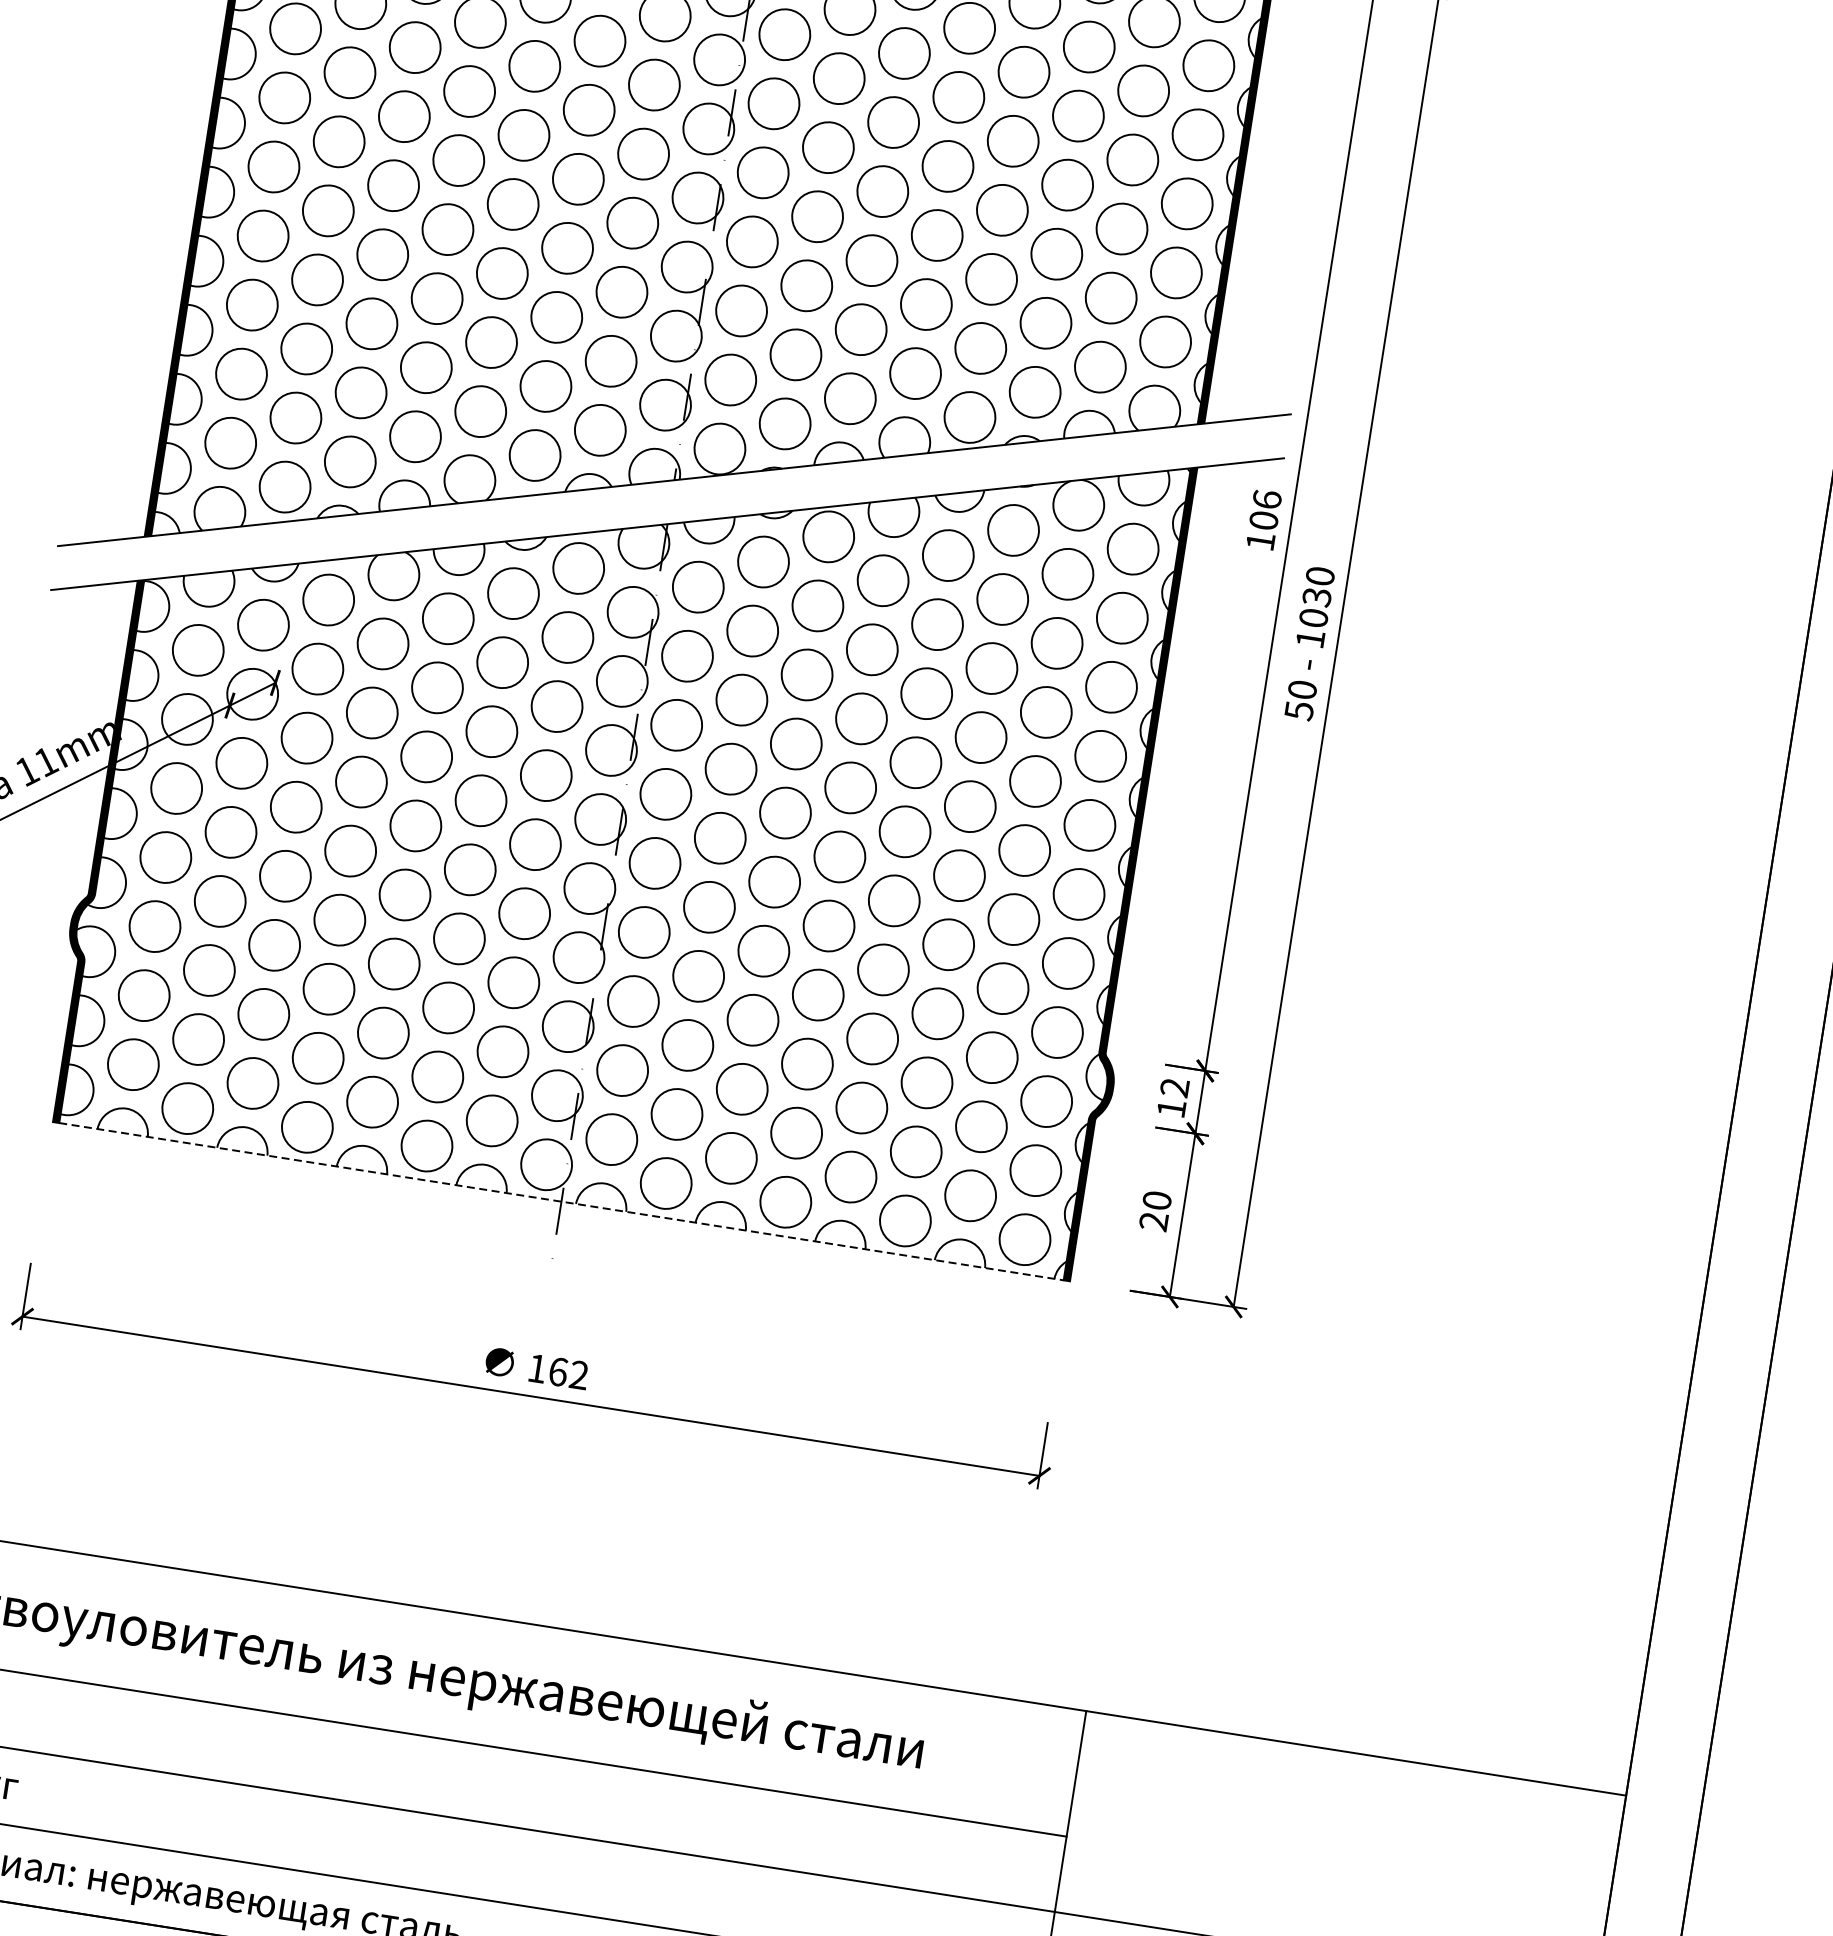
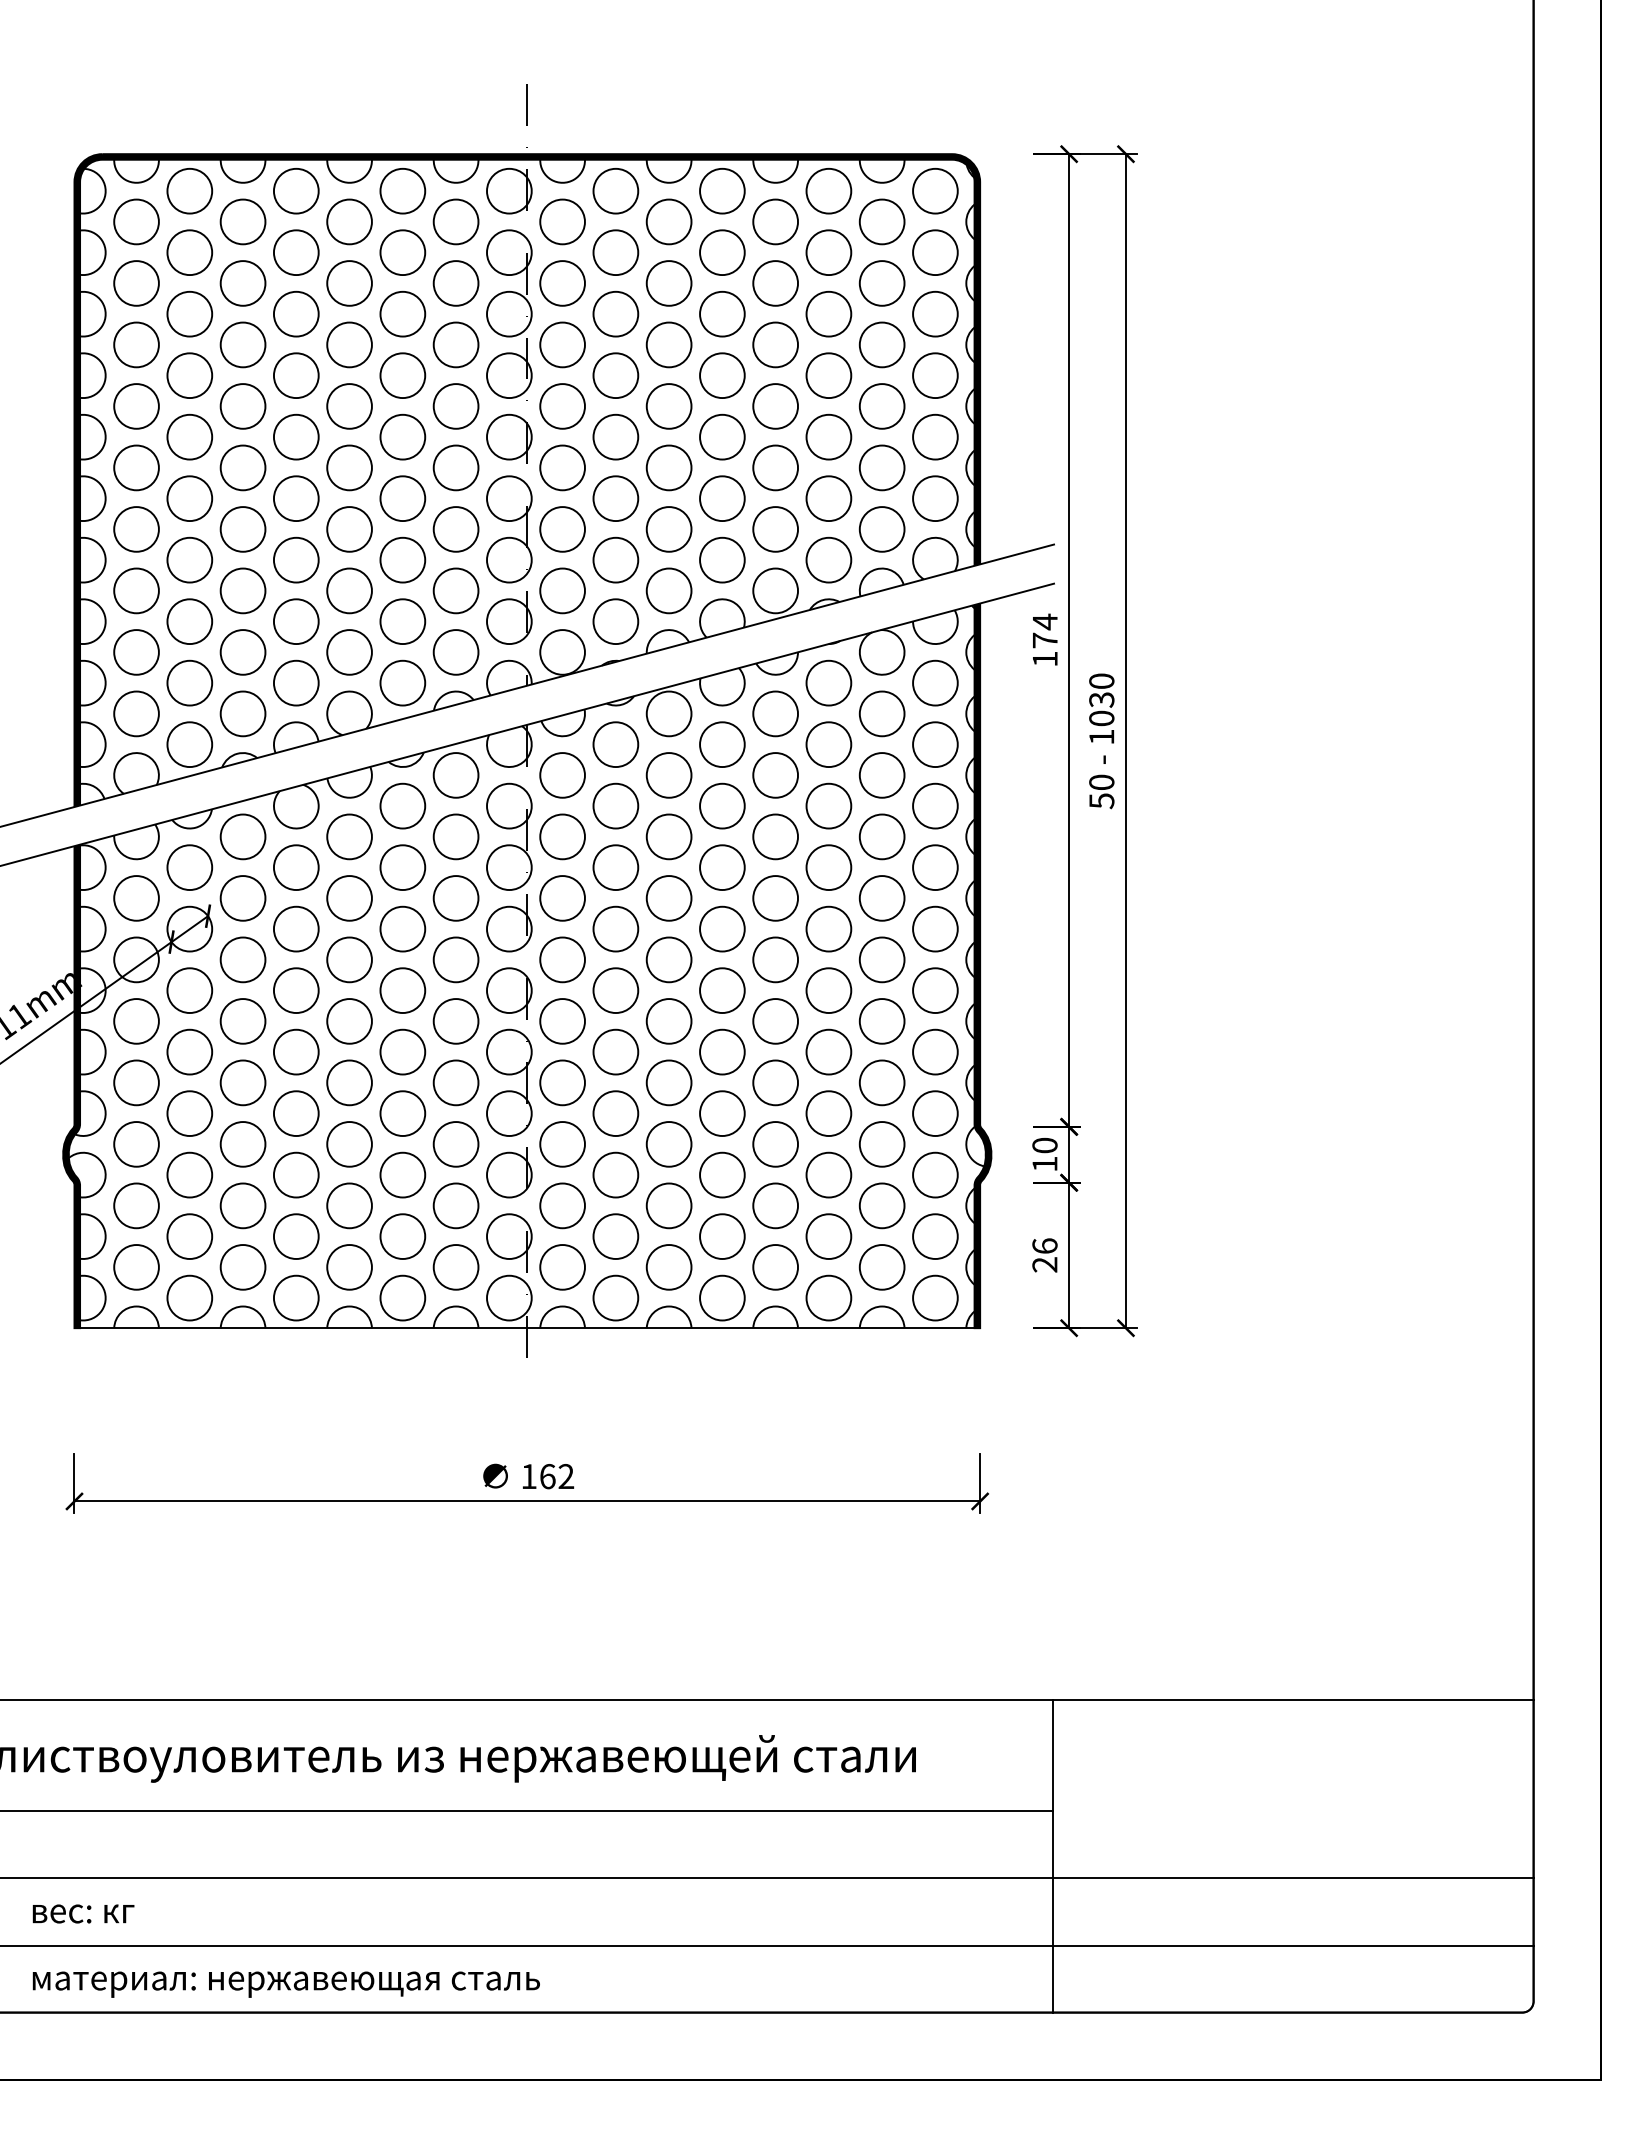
text: (1264, 509) -> (1044, 630), 106 -> 174
text: (1174, 1087) -> (1044, 1145), 12 -> 10
text: (1156, 1199) -> (1044, 1245), 20 -> 26
line: (561, 1202) -> (527, 1328), dashed -> solid

